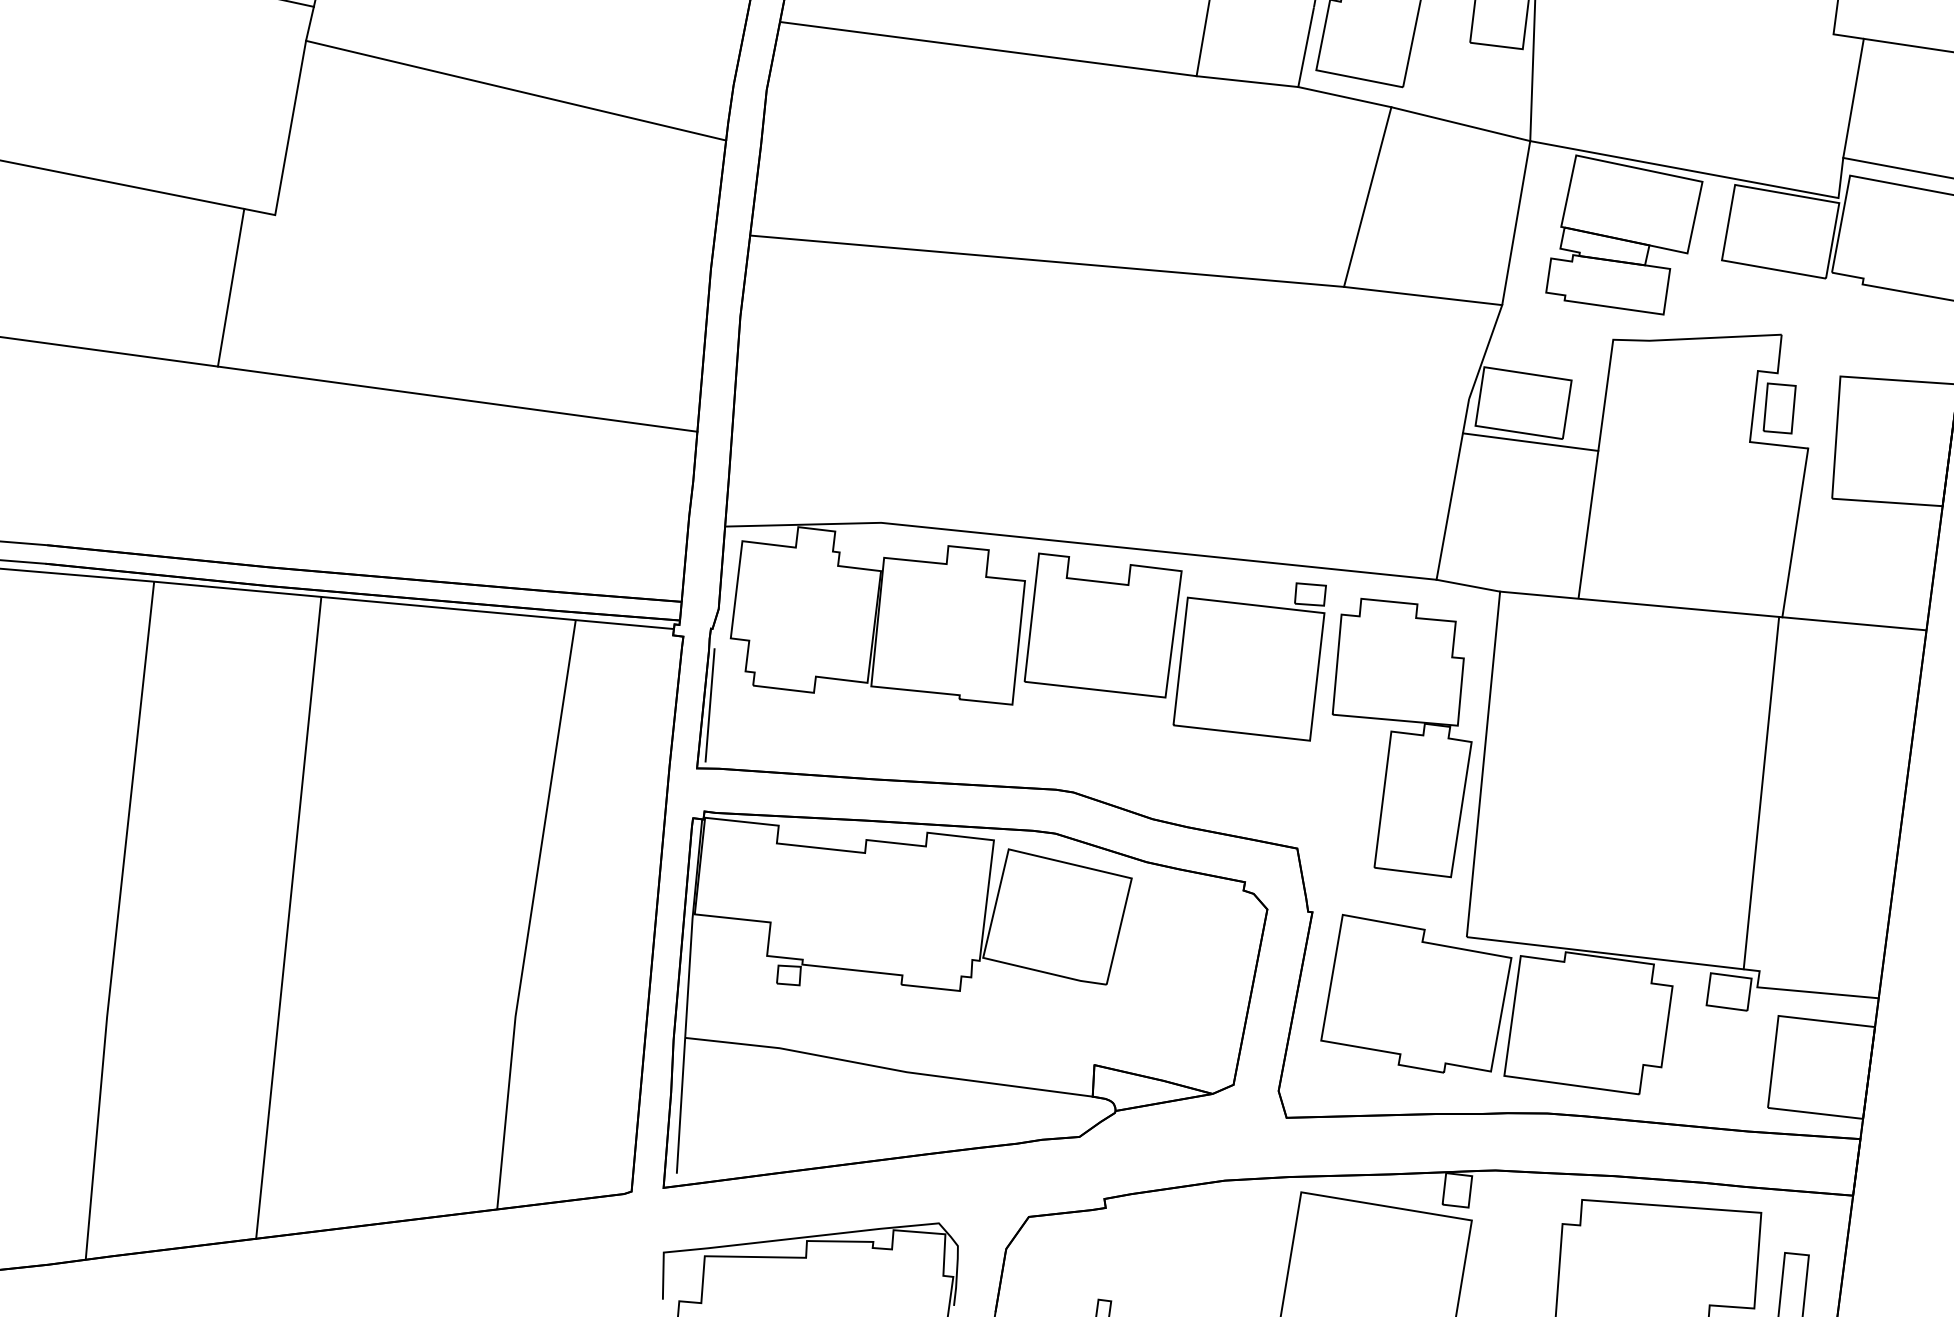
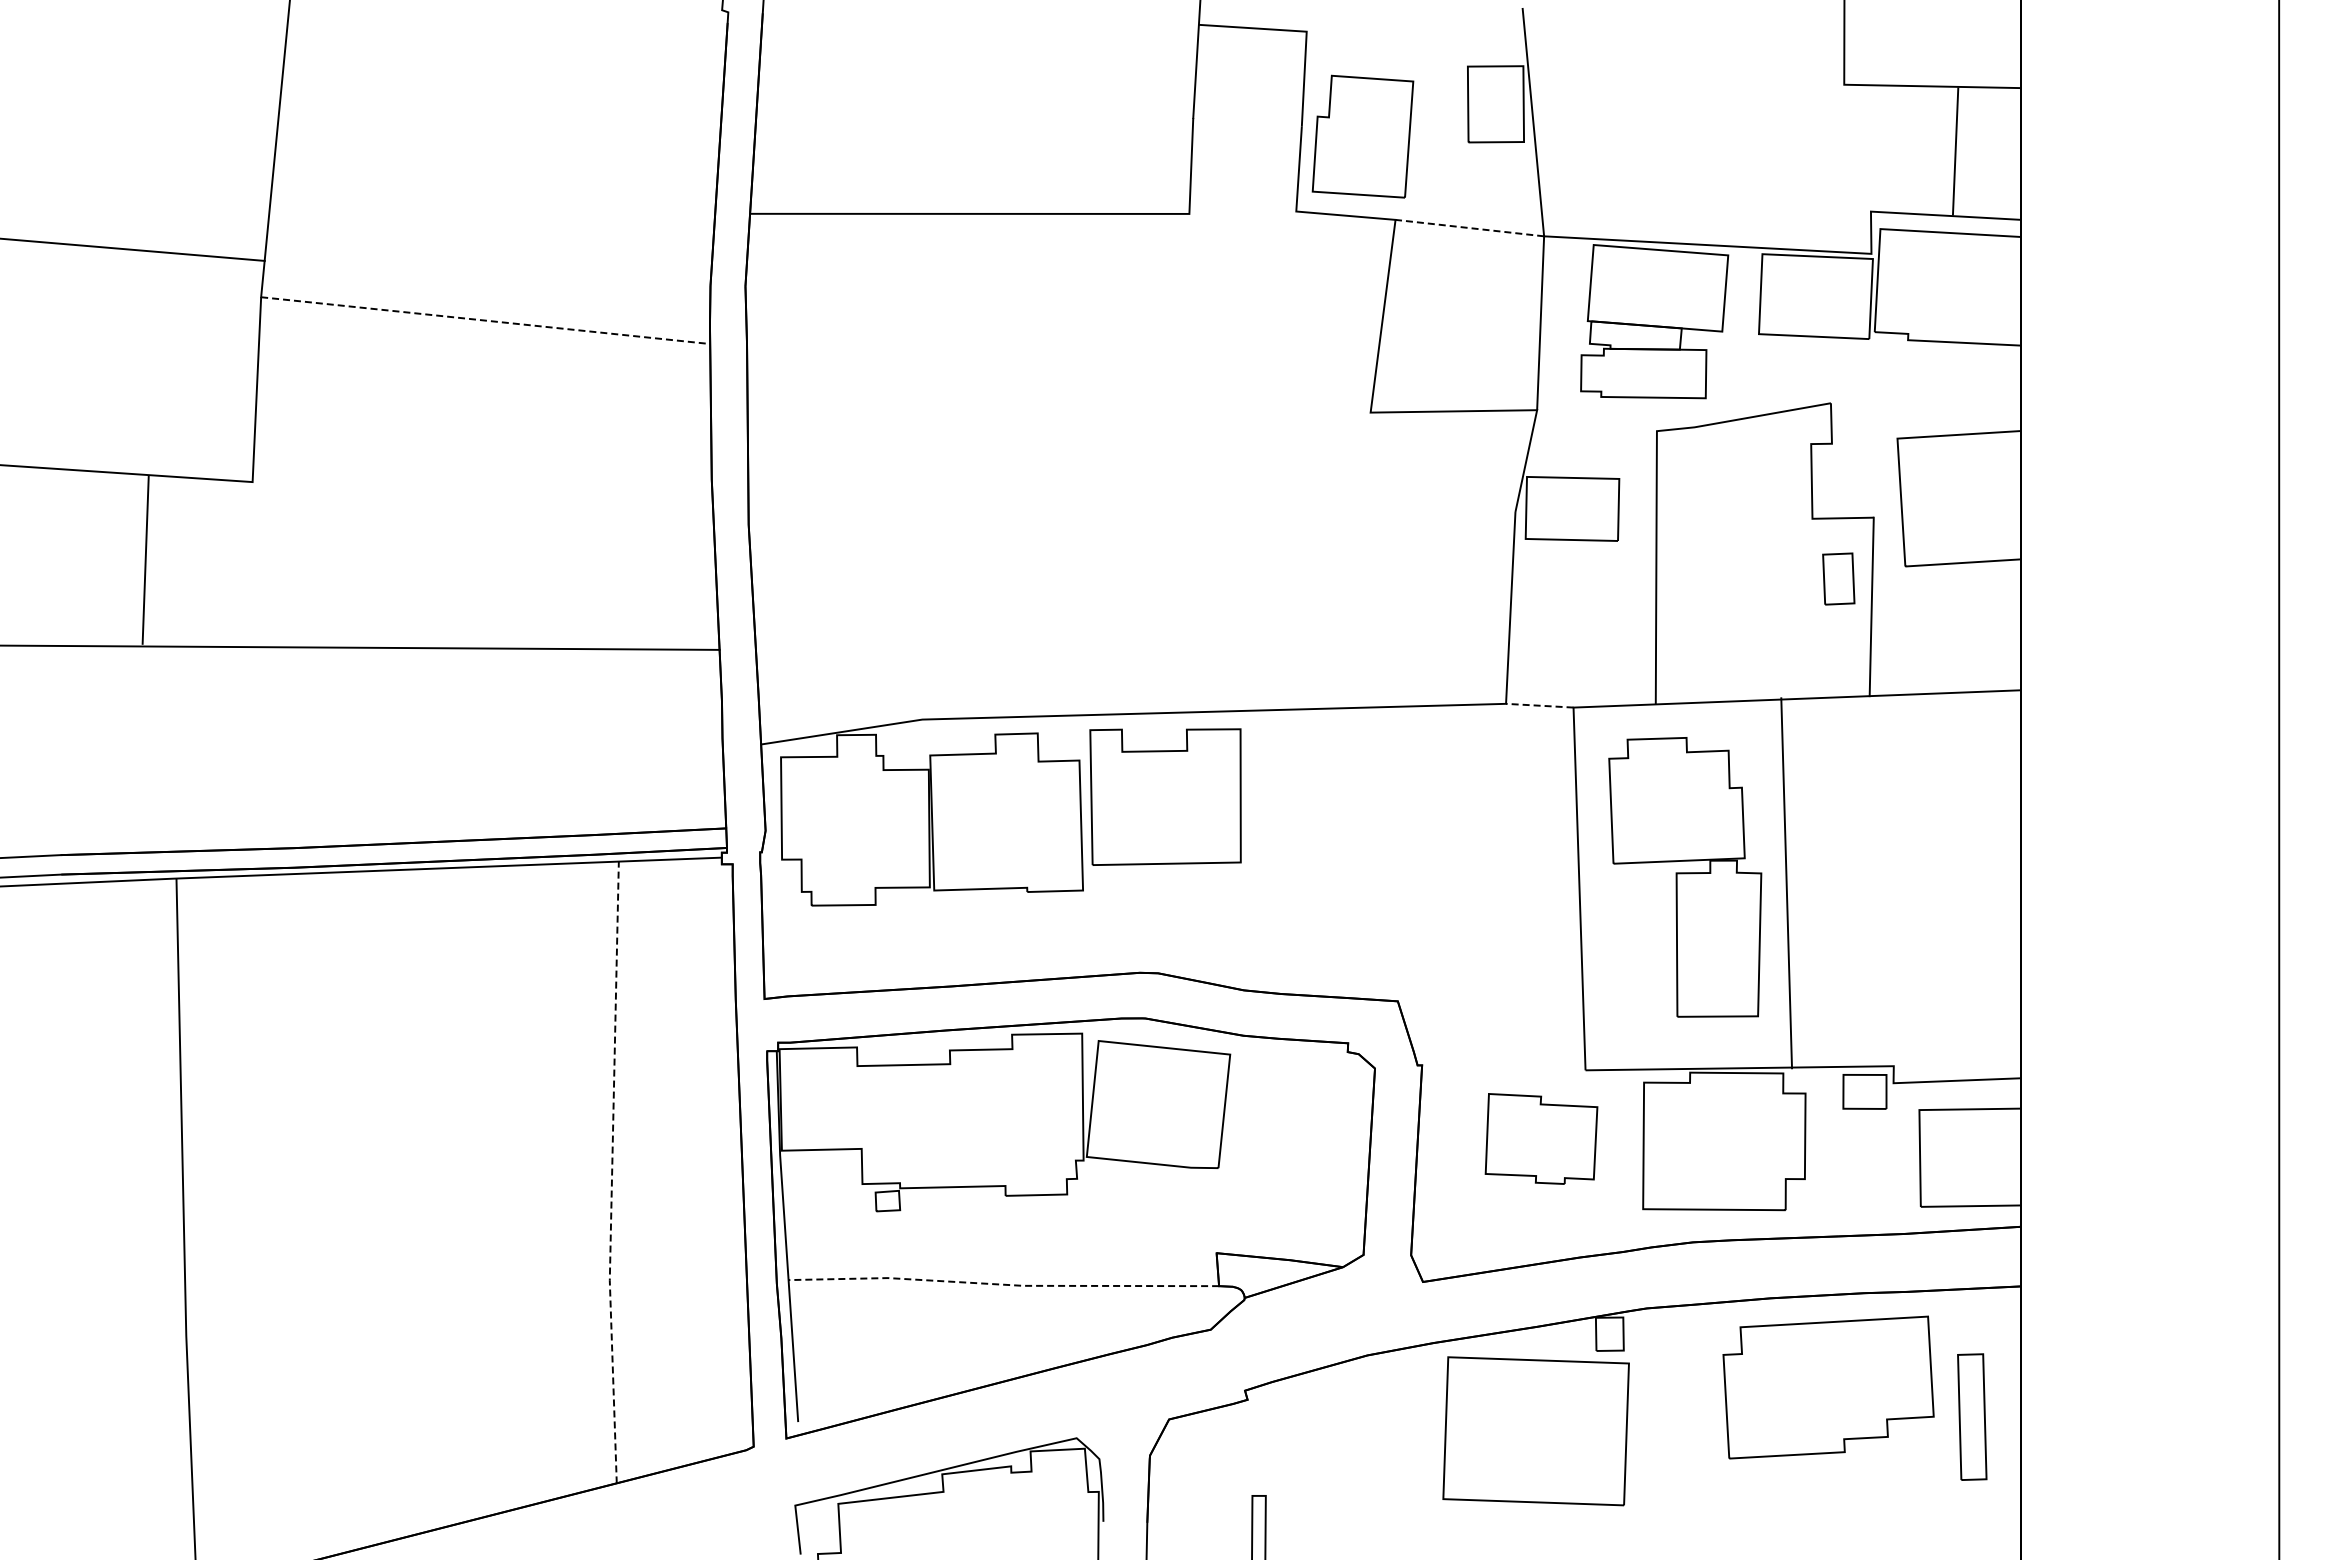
line: (1247, 81) -> (1242, 212), removed
line: (515, 90) -> (485, 320), solid -> dashed
line: (1853, 98) -> (1955, 151), moved
line: (1460, 124) -> (1469, 228), solid -> dashed
line: (1046, 260) -> (1058, 425), removed
line: (231, 286) -> (145, 559), moved
part: (1779, 407) -> (1838, 578), moved
line: (1530, 442) -> (1584, 548), removed
line: (1468, 585) -> (1539, 705), solid -> dashed
part: (1250, 655) -> (1323, 807), removed
line: (710, 704) -> (769, 931), removed
part: (1399, 736) -> (1685, 877), moved
line: (1761, 793) -> (1786, 883), moved
line: (531, 915) -> (612, 1173), solid -> dashed
line: (288, 917) -> (360, 1208), removed
part: (1416, 996) -> (1541, 1138), size x0.6
line: (888, 1068) -> (1003, 1284), solid -> dashed

